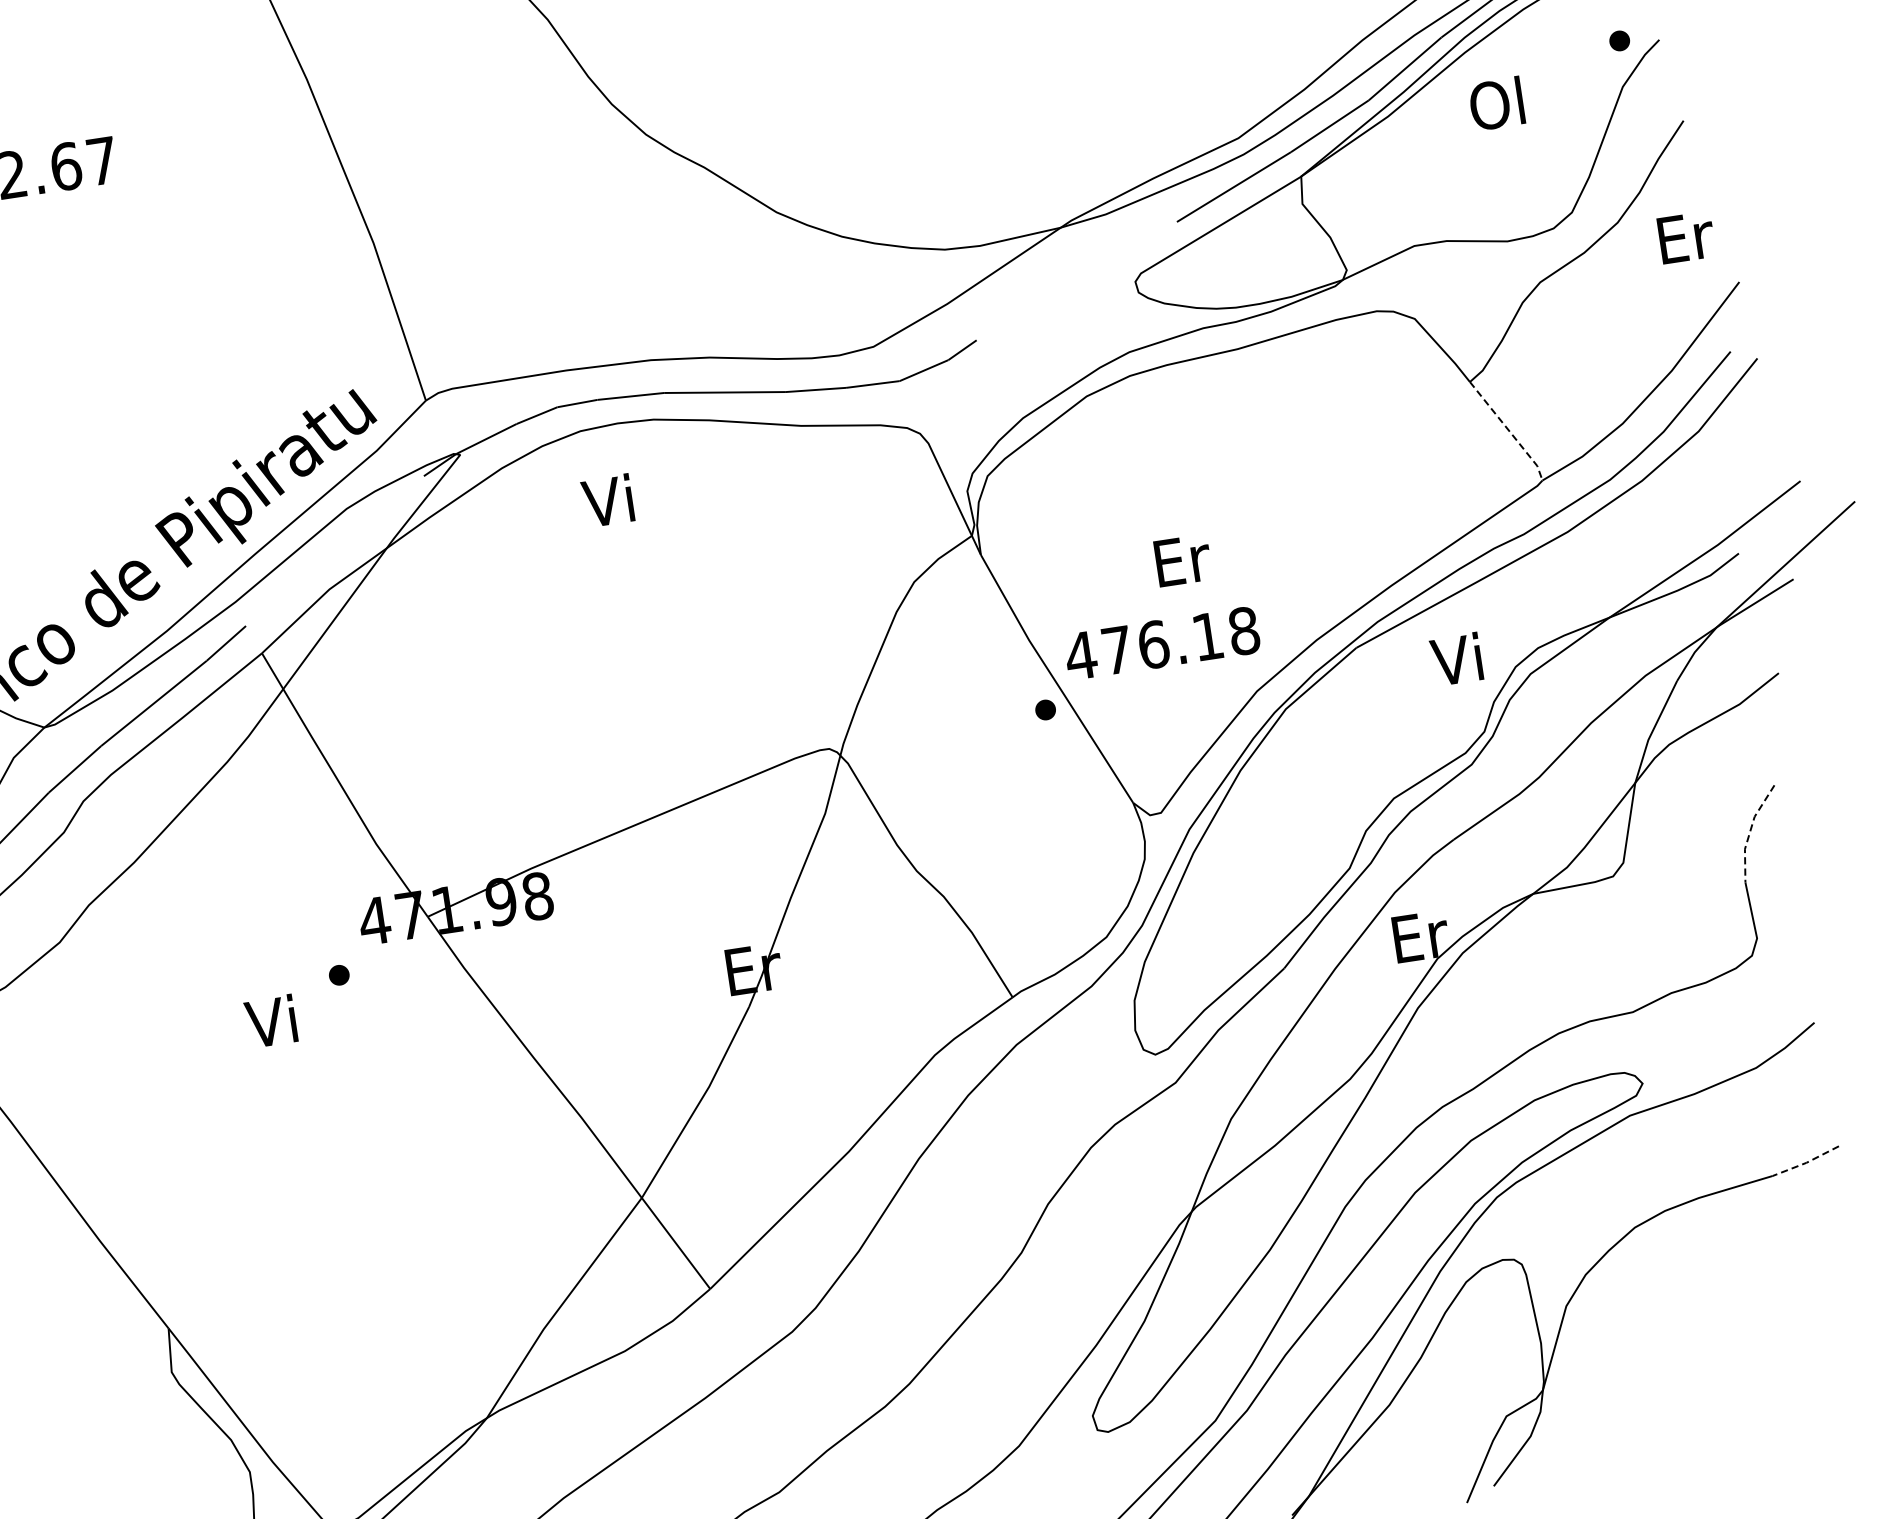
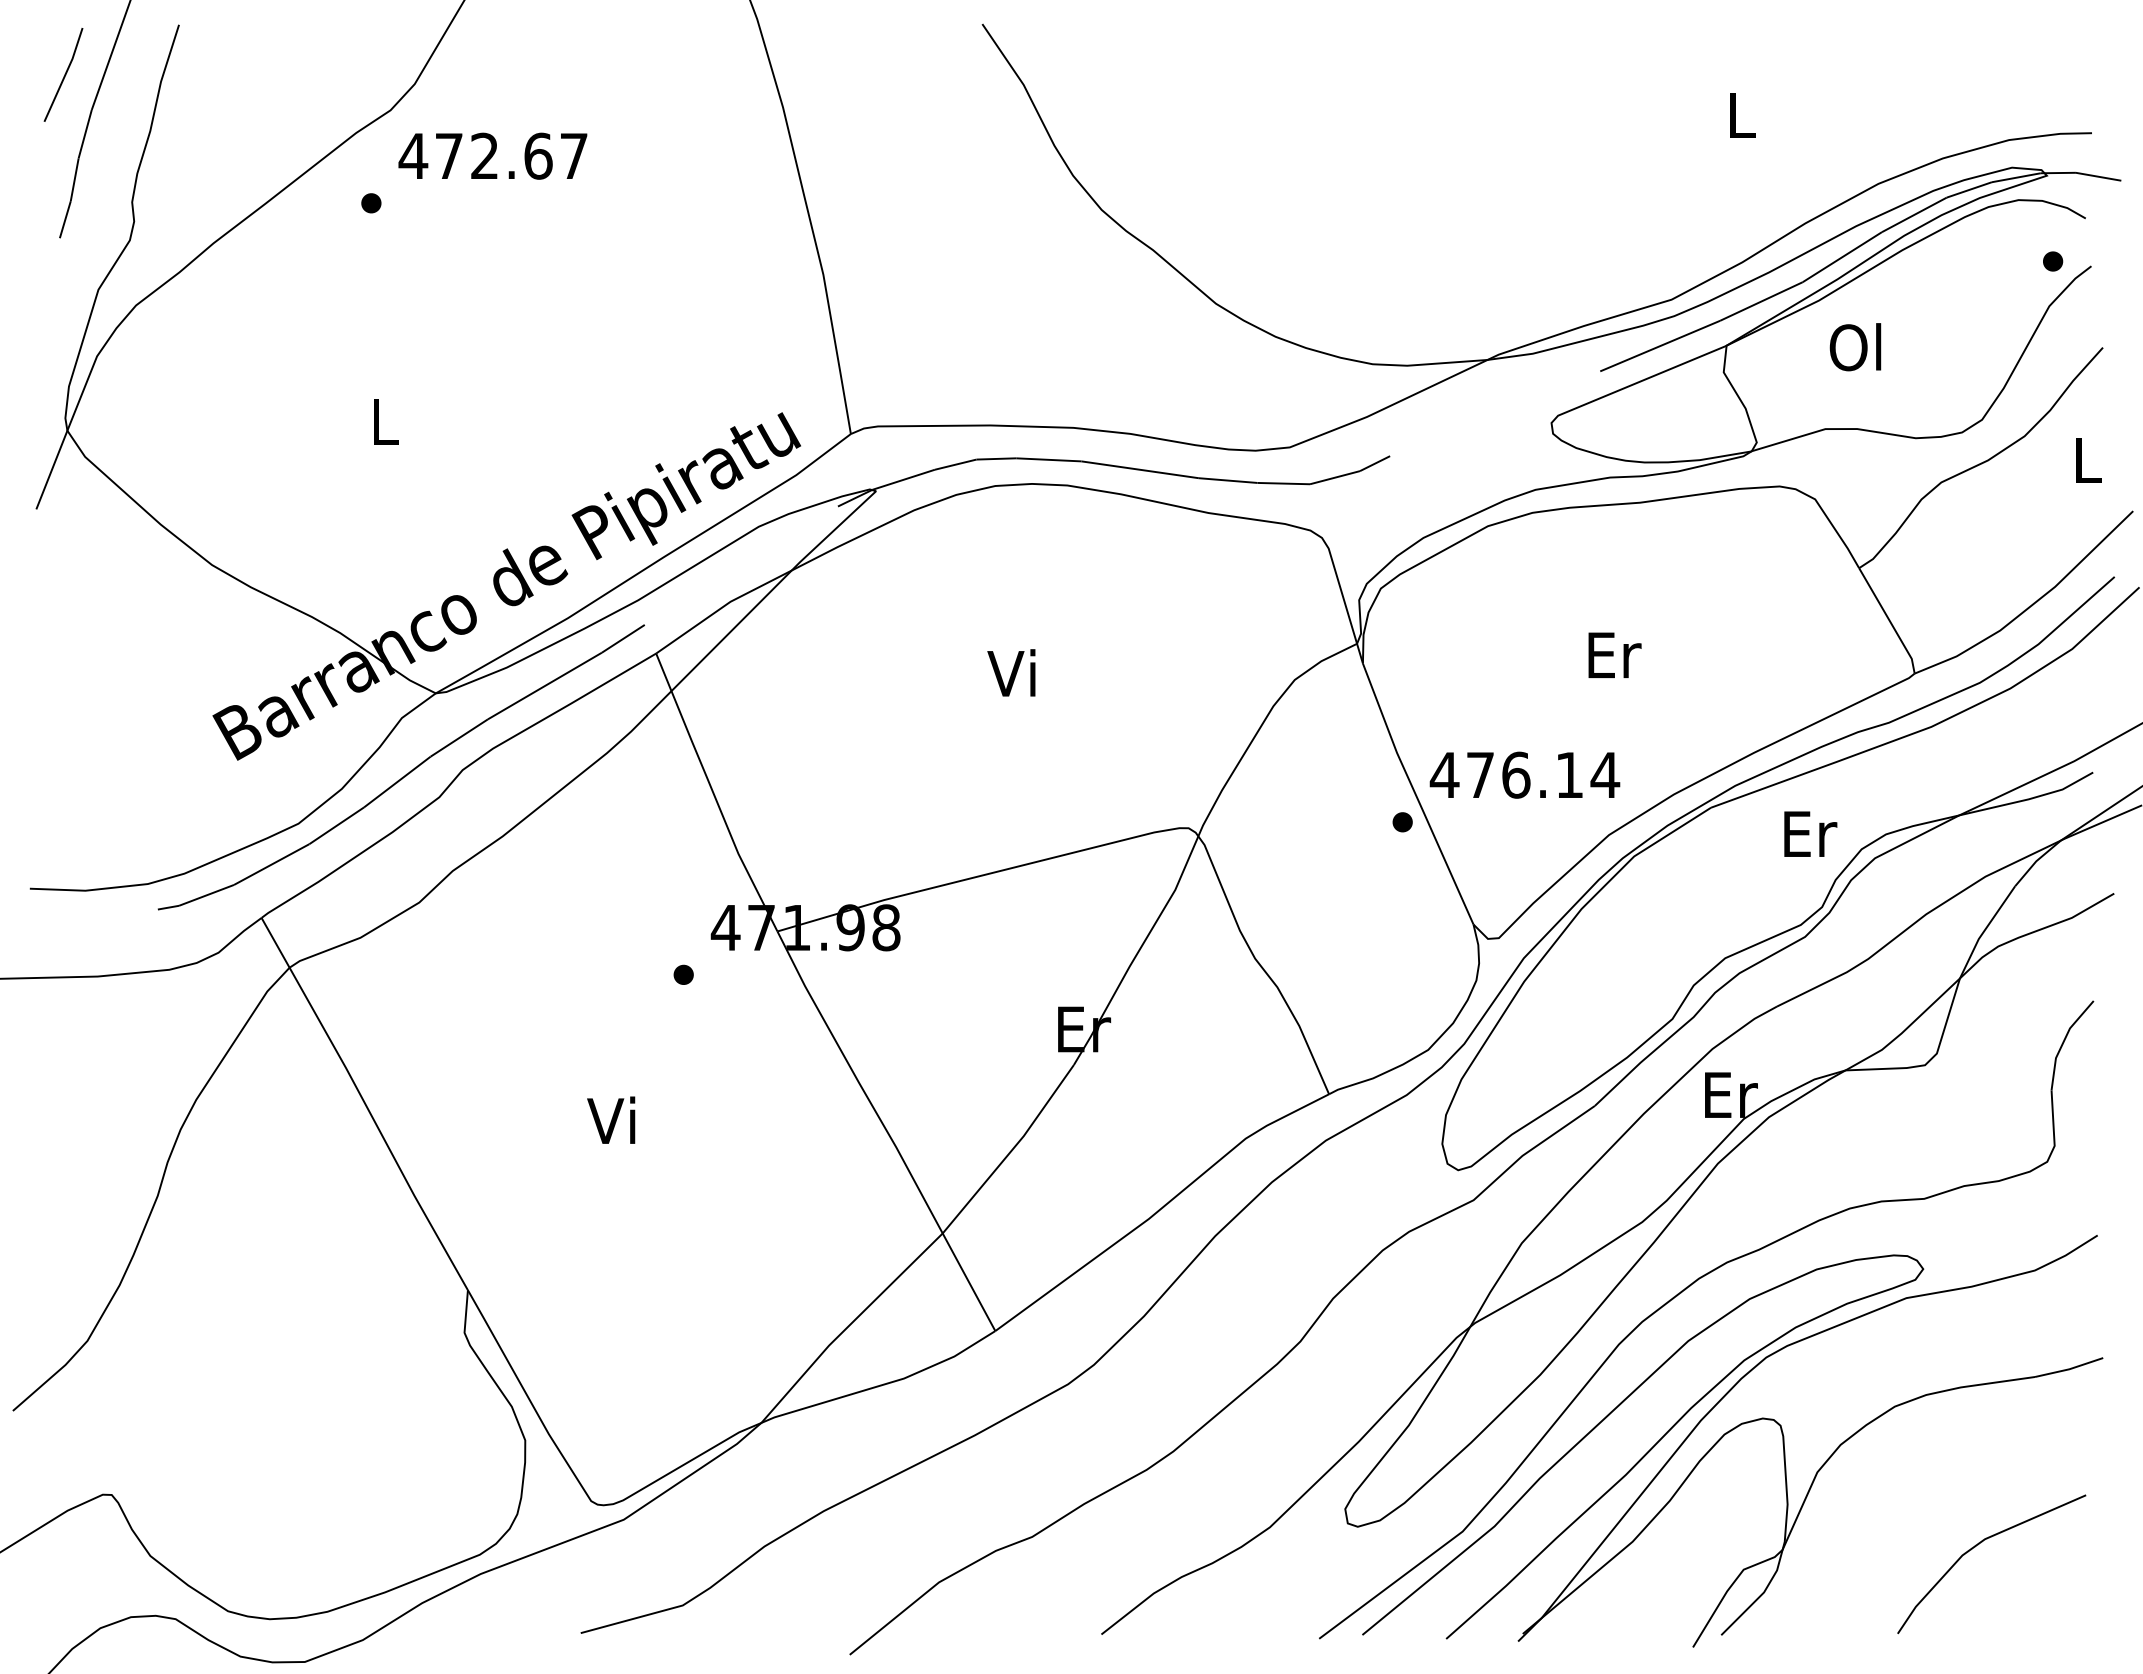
text: (1496, 104) -> (1855, 347), moved
text: (1686, 237) -> (2088, 460), Er -> L
line: (1508, 430) -> (1889, 620), dashed -> solid
text: (607, 500) -> (1011, 672), moved
text: (1182, 559) -> (1614, 654), moved
text: (1244, 630) -> (1605, 774), 476.18 -> 476.14
text: (1460, 657) -> (1809, 832), Vi -> Er
line: (1750, 831) -> (2063, 1041), dashed -> solid
text: (271, 1020) -> (611, 1119), moved
line: (1806, 1163) -> (2069, 1369), dashed -> solid
line: (1741, 1355) -> (1978, 1545), added

